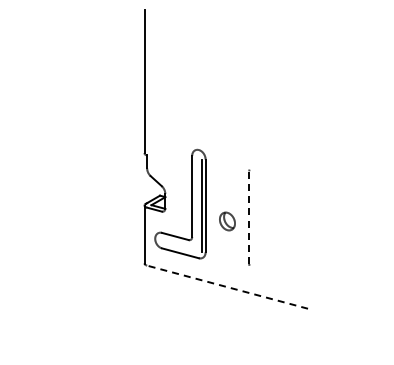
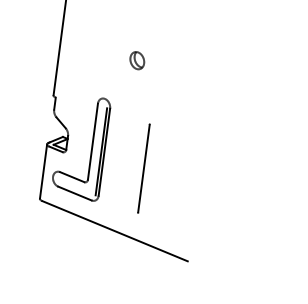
line: (249, 217) -> (144, 168), dashed -> solid
part: (227, 221) -> (137, 60), moved
line: (227, 287) -> (114, 231), dashed -> solid

